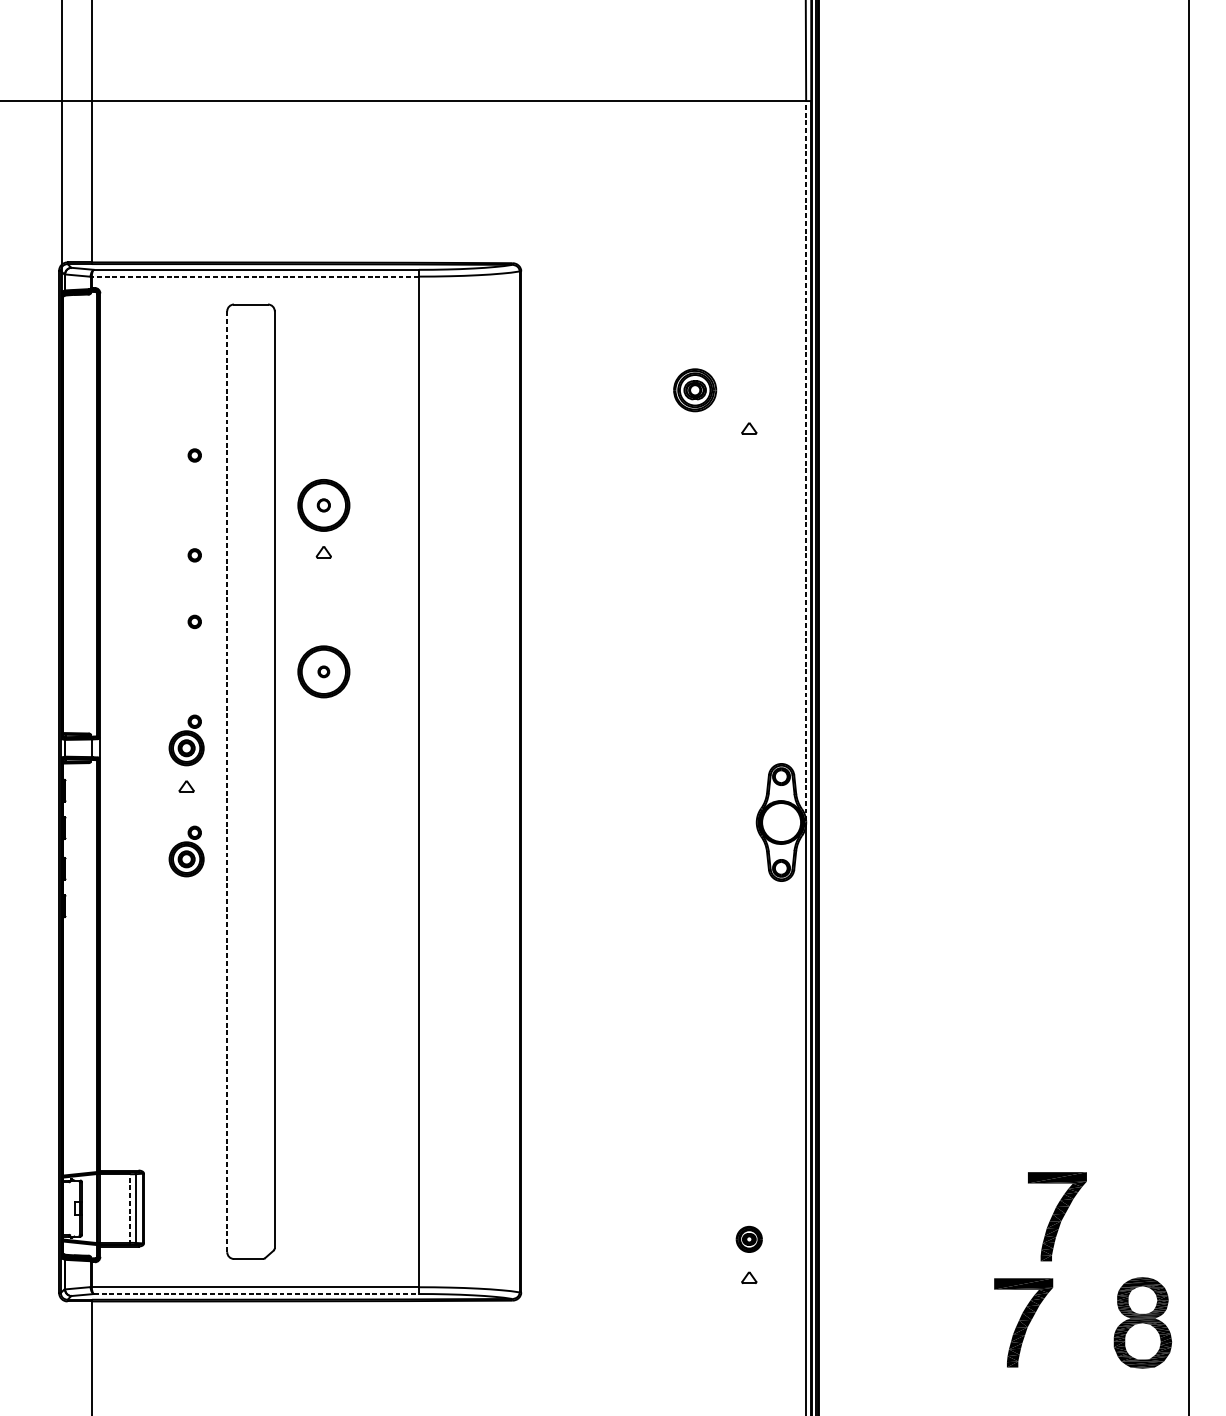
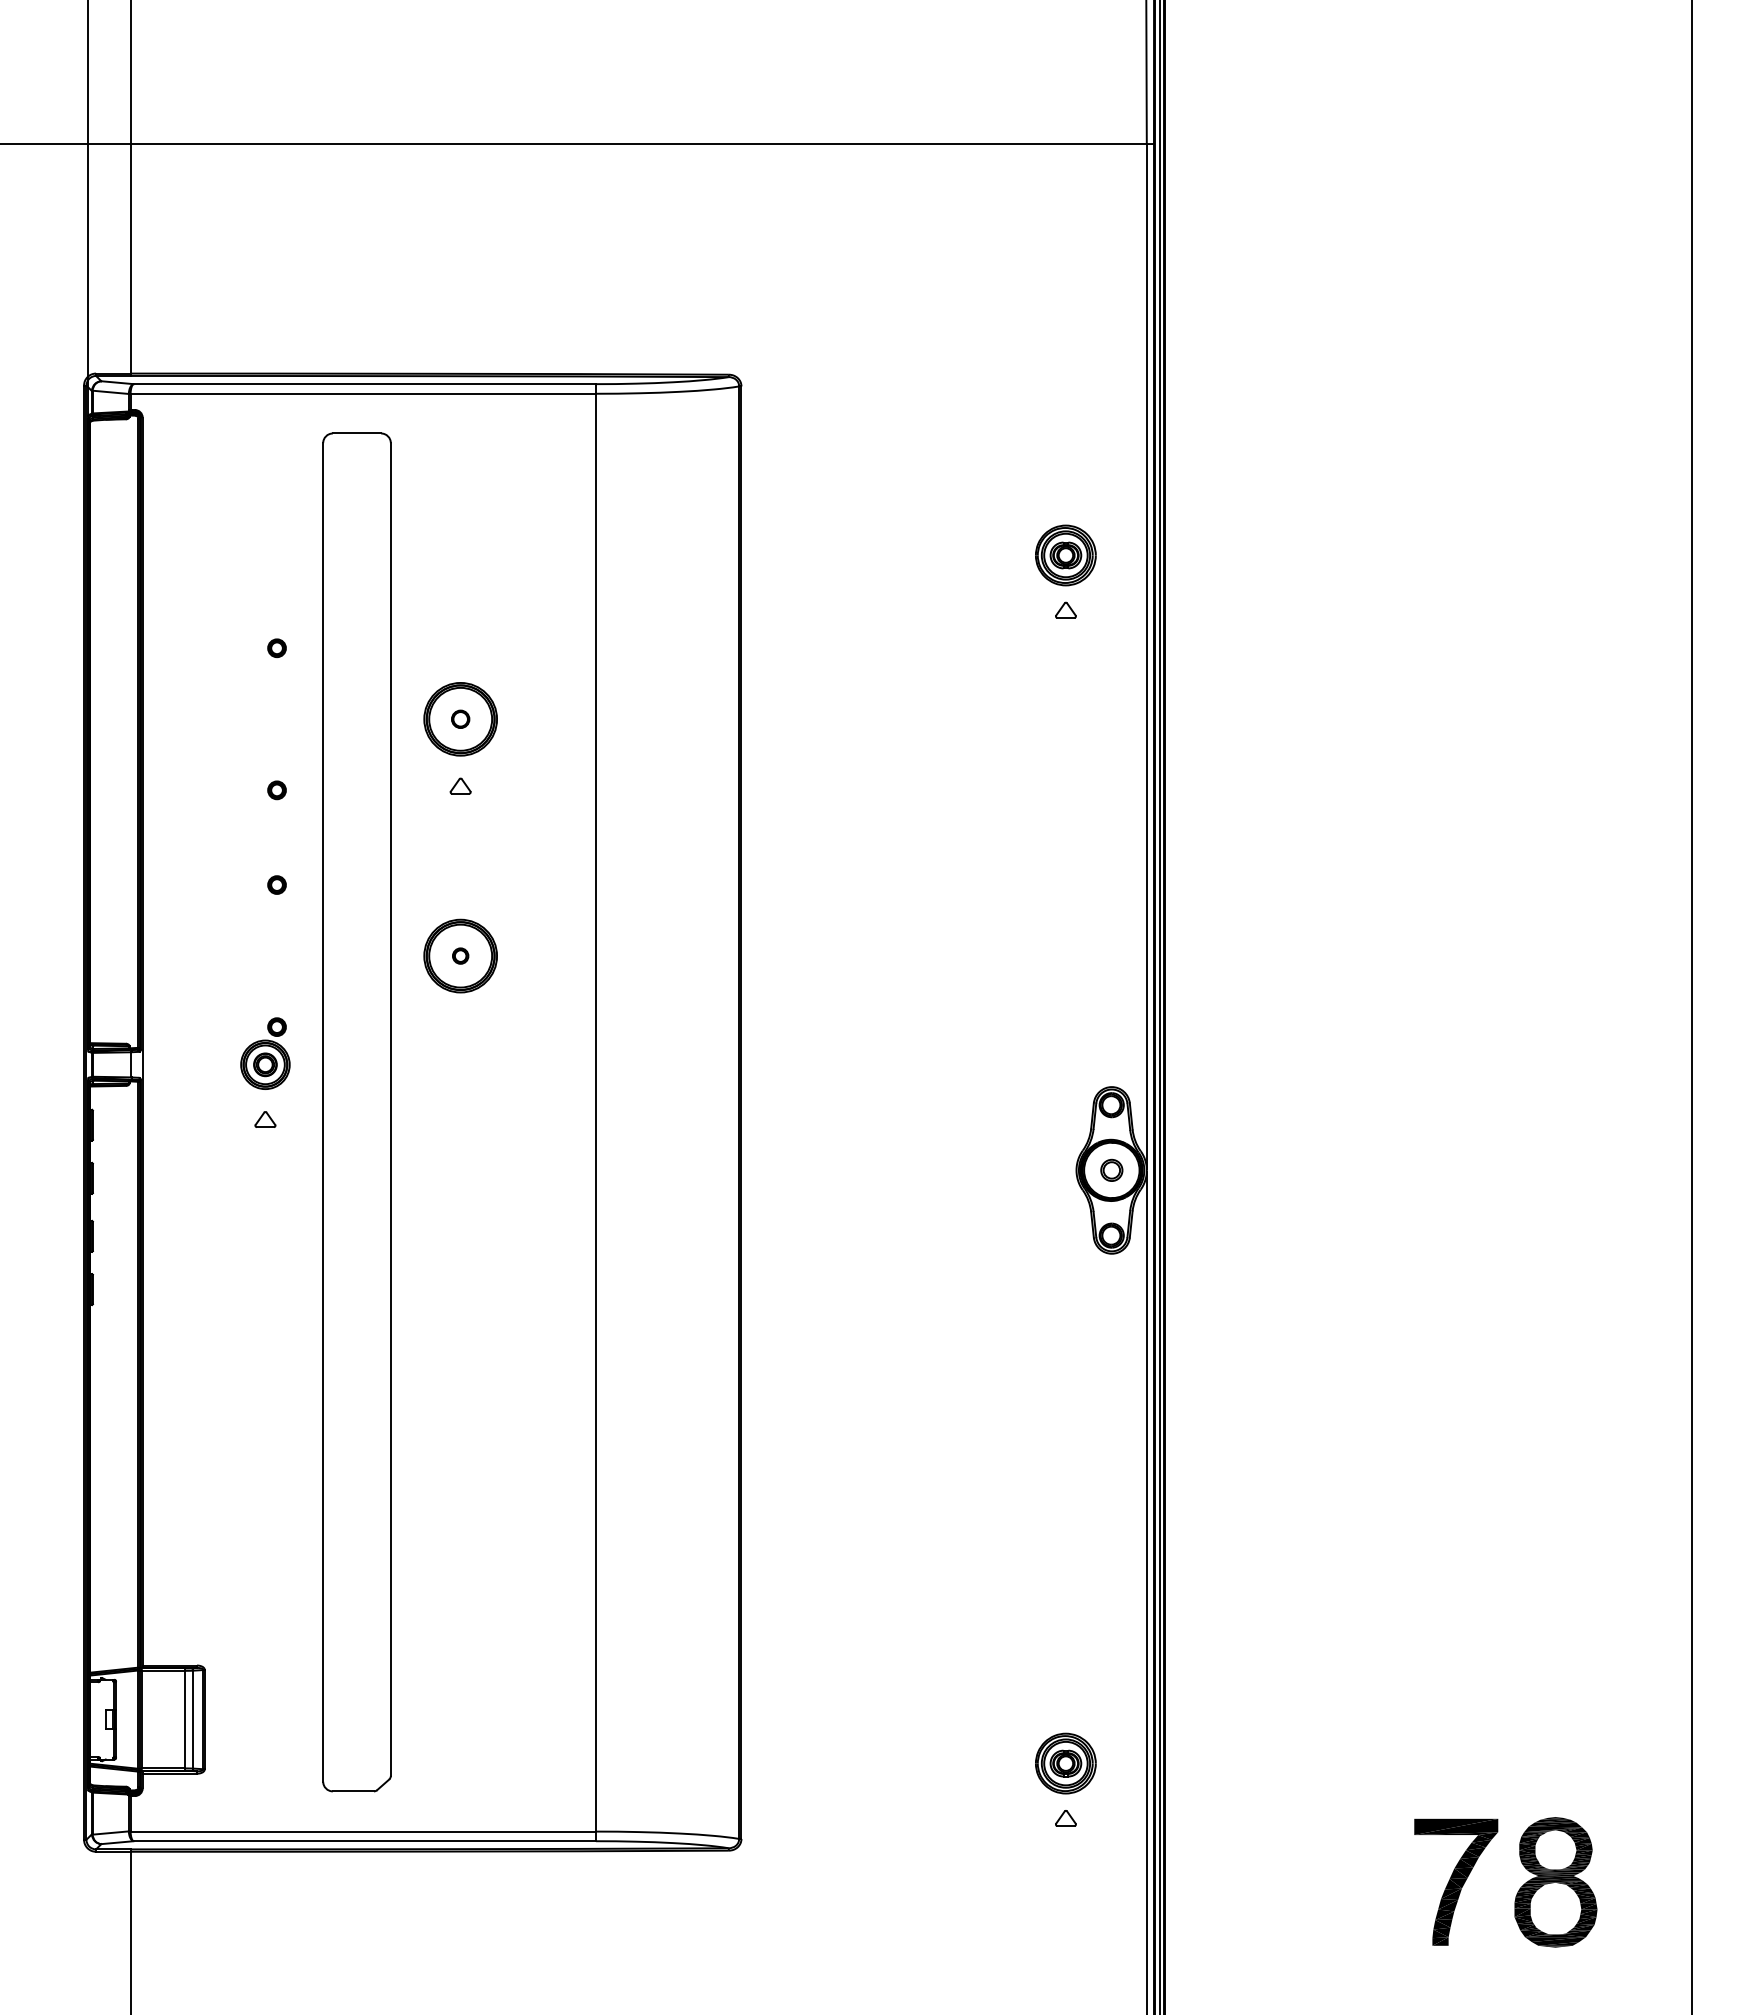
line: (255, 276) -> (363, 393), dashed -> solid
part: (694, 390) -> (1065, 555), moved
line: (805, 460) -> (1146, 655), dashed -> solid
line: (227, 781) -> (323, 1112), dashed -> solid
part: (781, 821) -> (1111, 1169), added
part: (186, 851) -> (265, 1211), removed
line: (130, 1208) -> (185, 1719), dashed -> solid
part: (1057, 1216) -> (1504, 1730), removed
part: (749, 1239) -> (1065, 1763), size x1.67
line: (256, 1294) -> (365, 1841), dashed -> solid
part: (1142, 1323) -> (1555, 1882), moved

